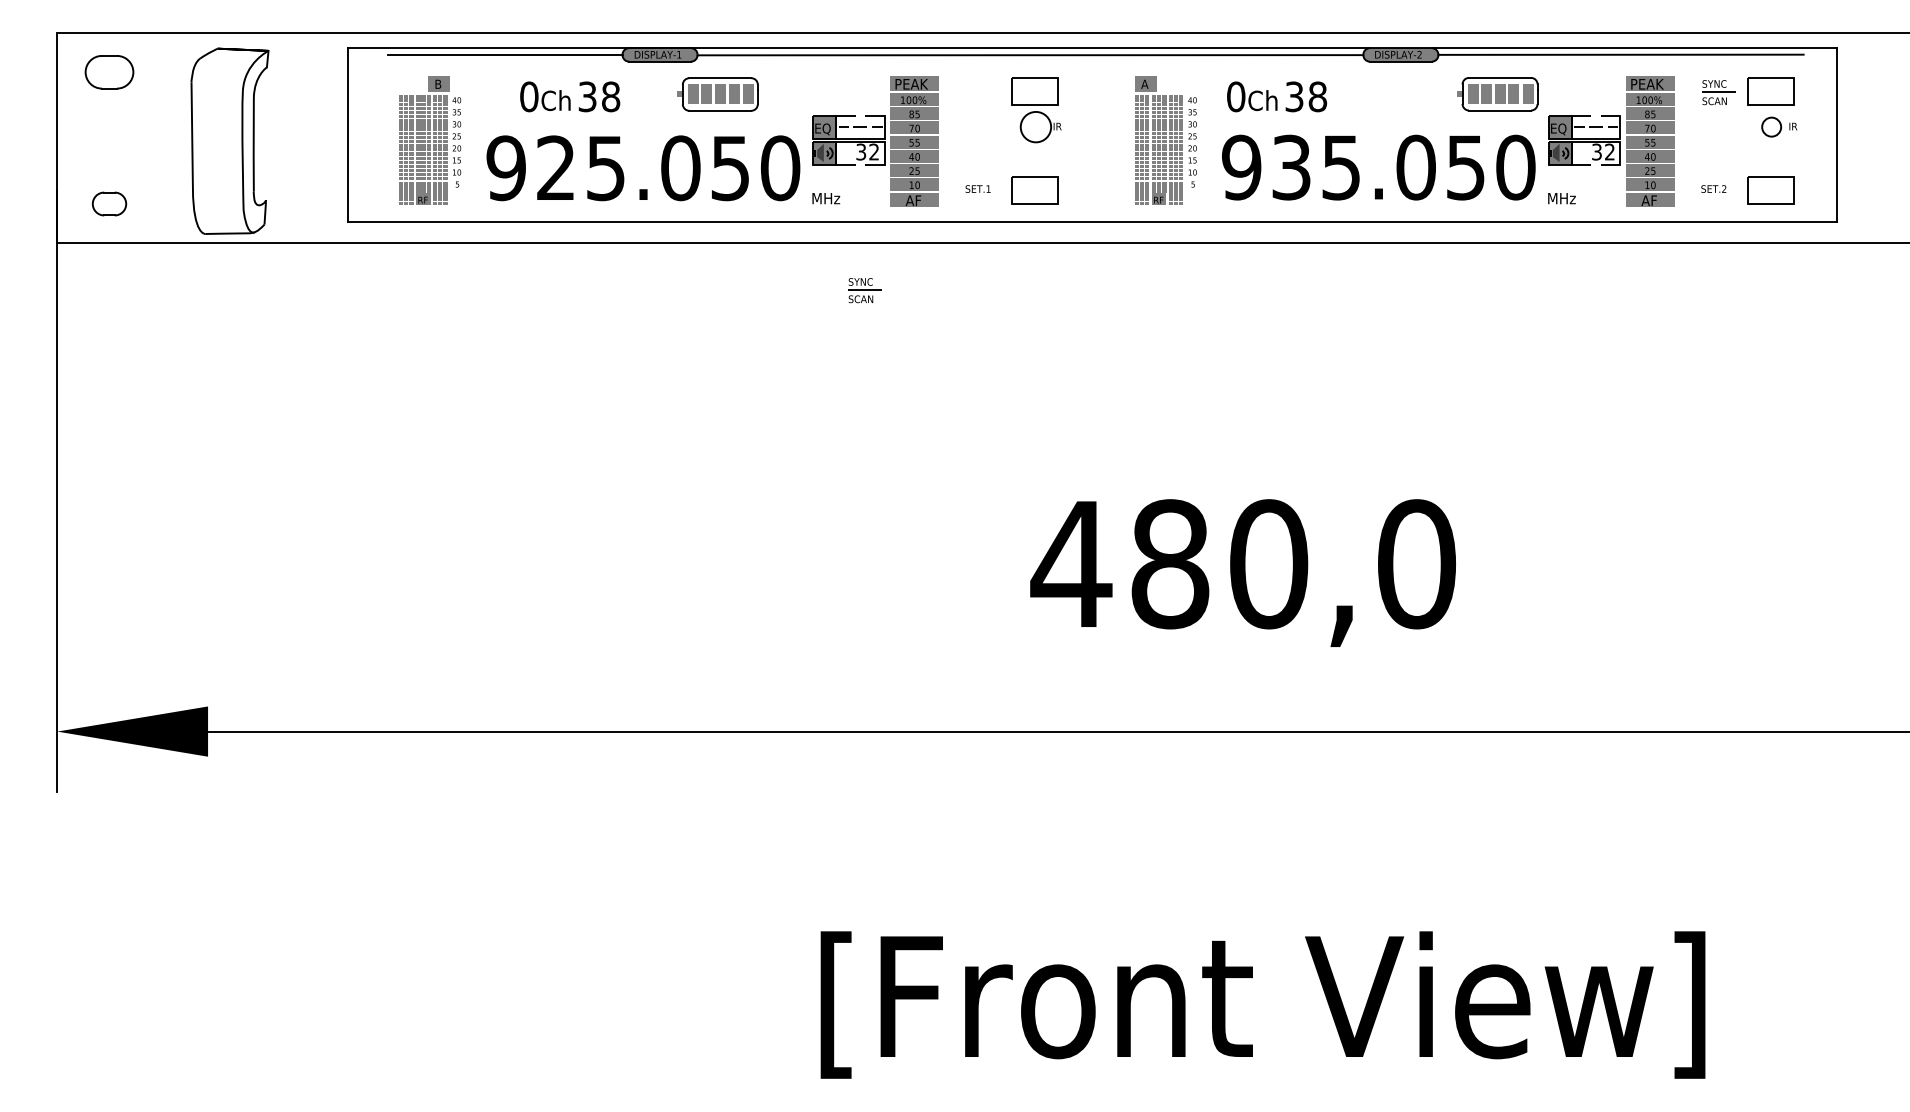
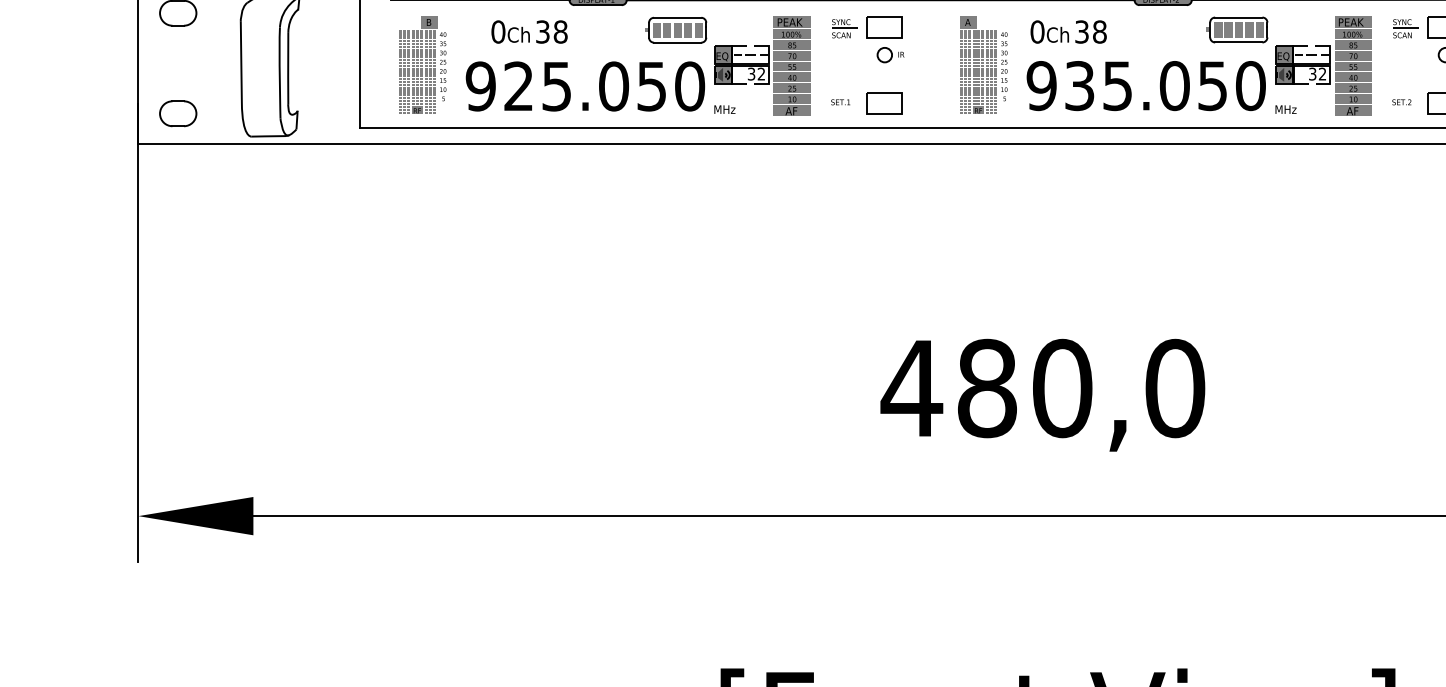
part: (717, 94) -> (675, 30), moved
circle: (1035, 126) -> (884, 54), size x0.62
part: (109, 203) -> (178, 113), size x1.43
part: (864, 290) -> (844, 28), moved

